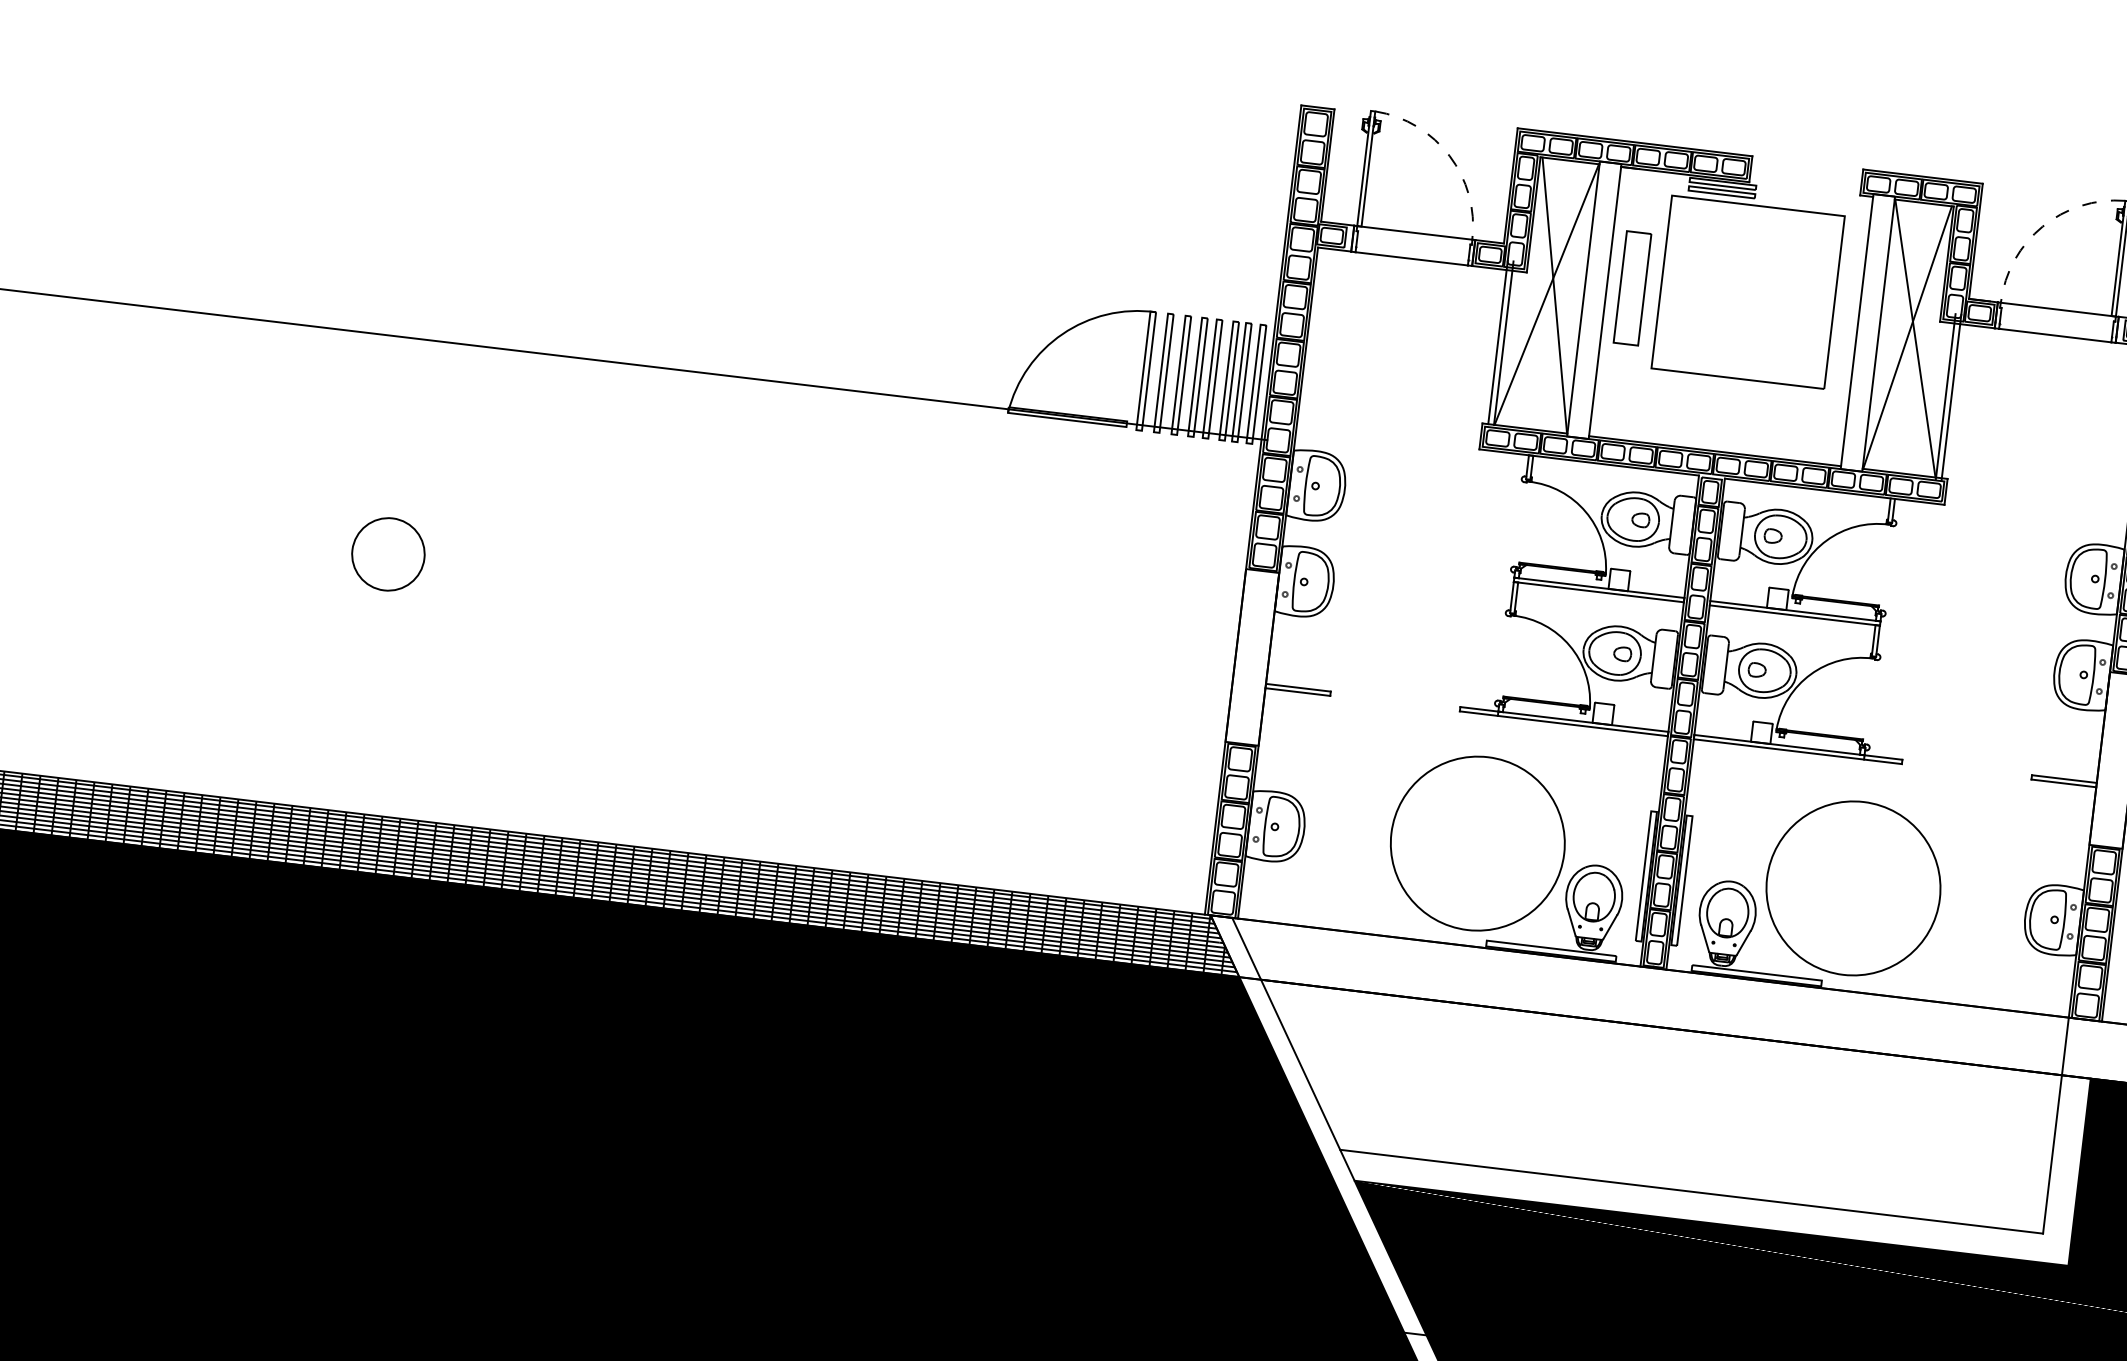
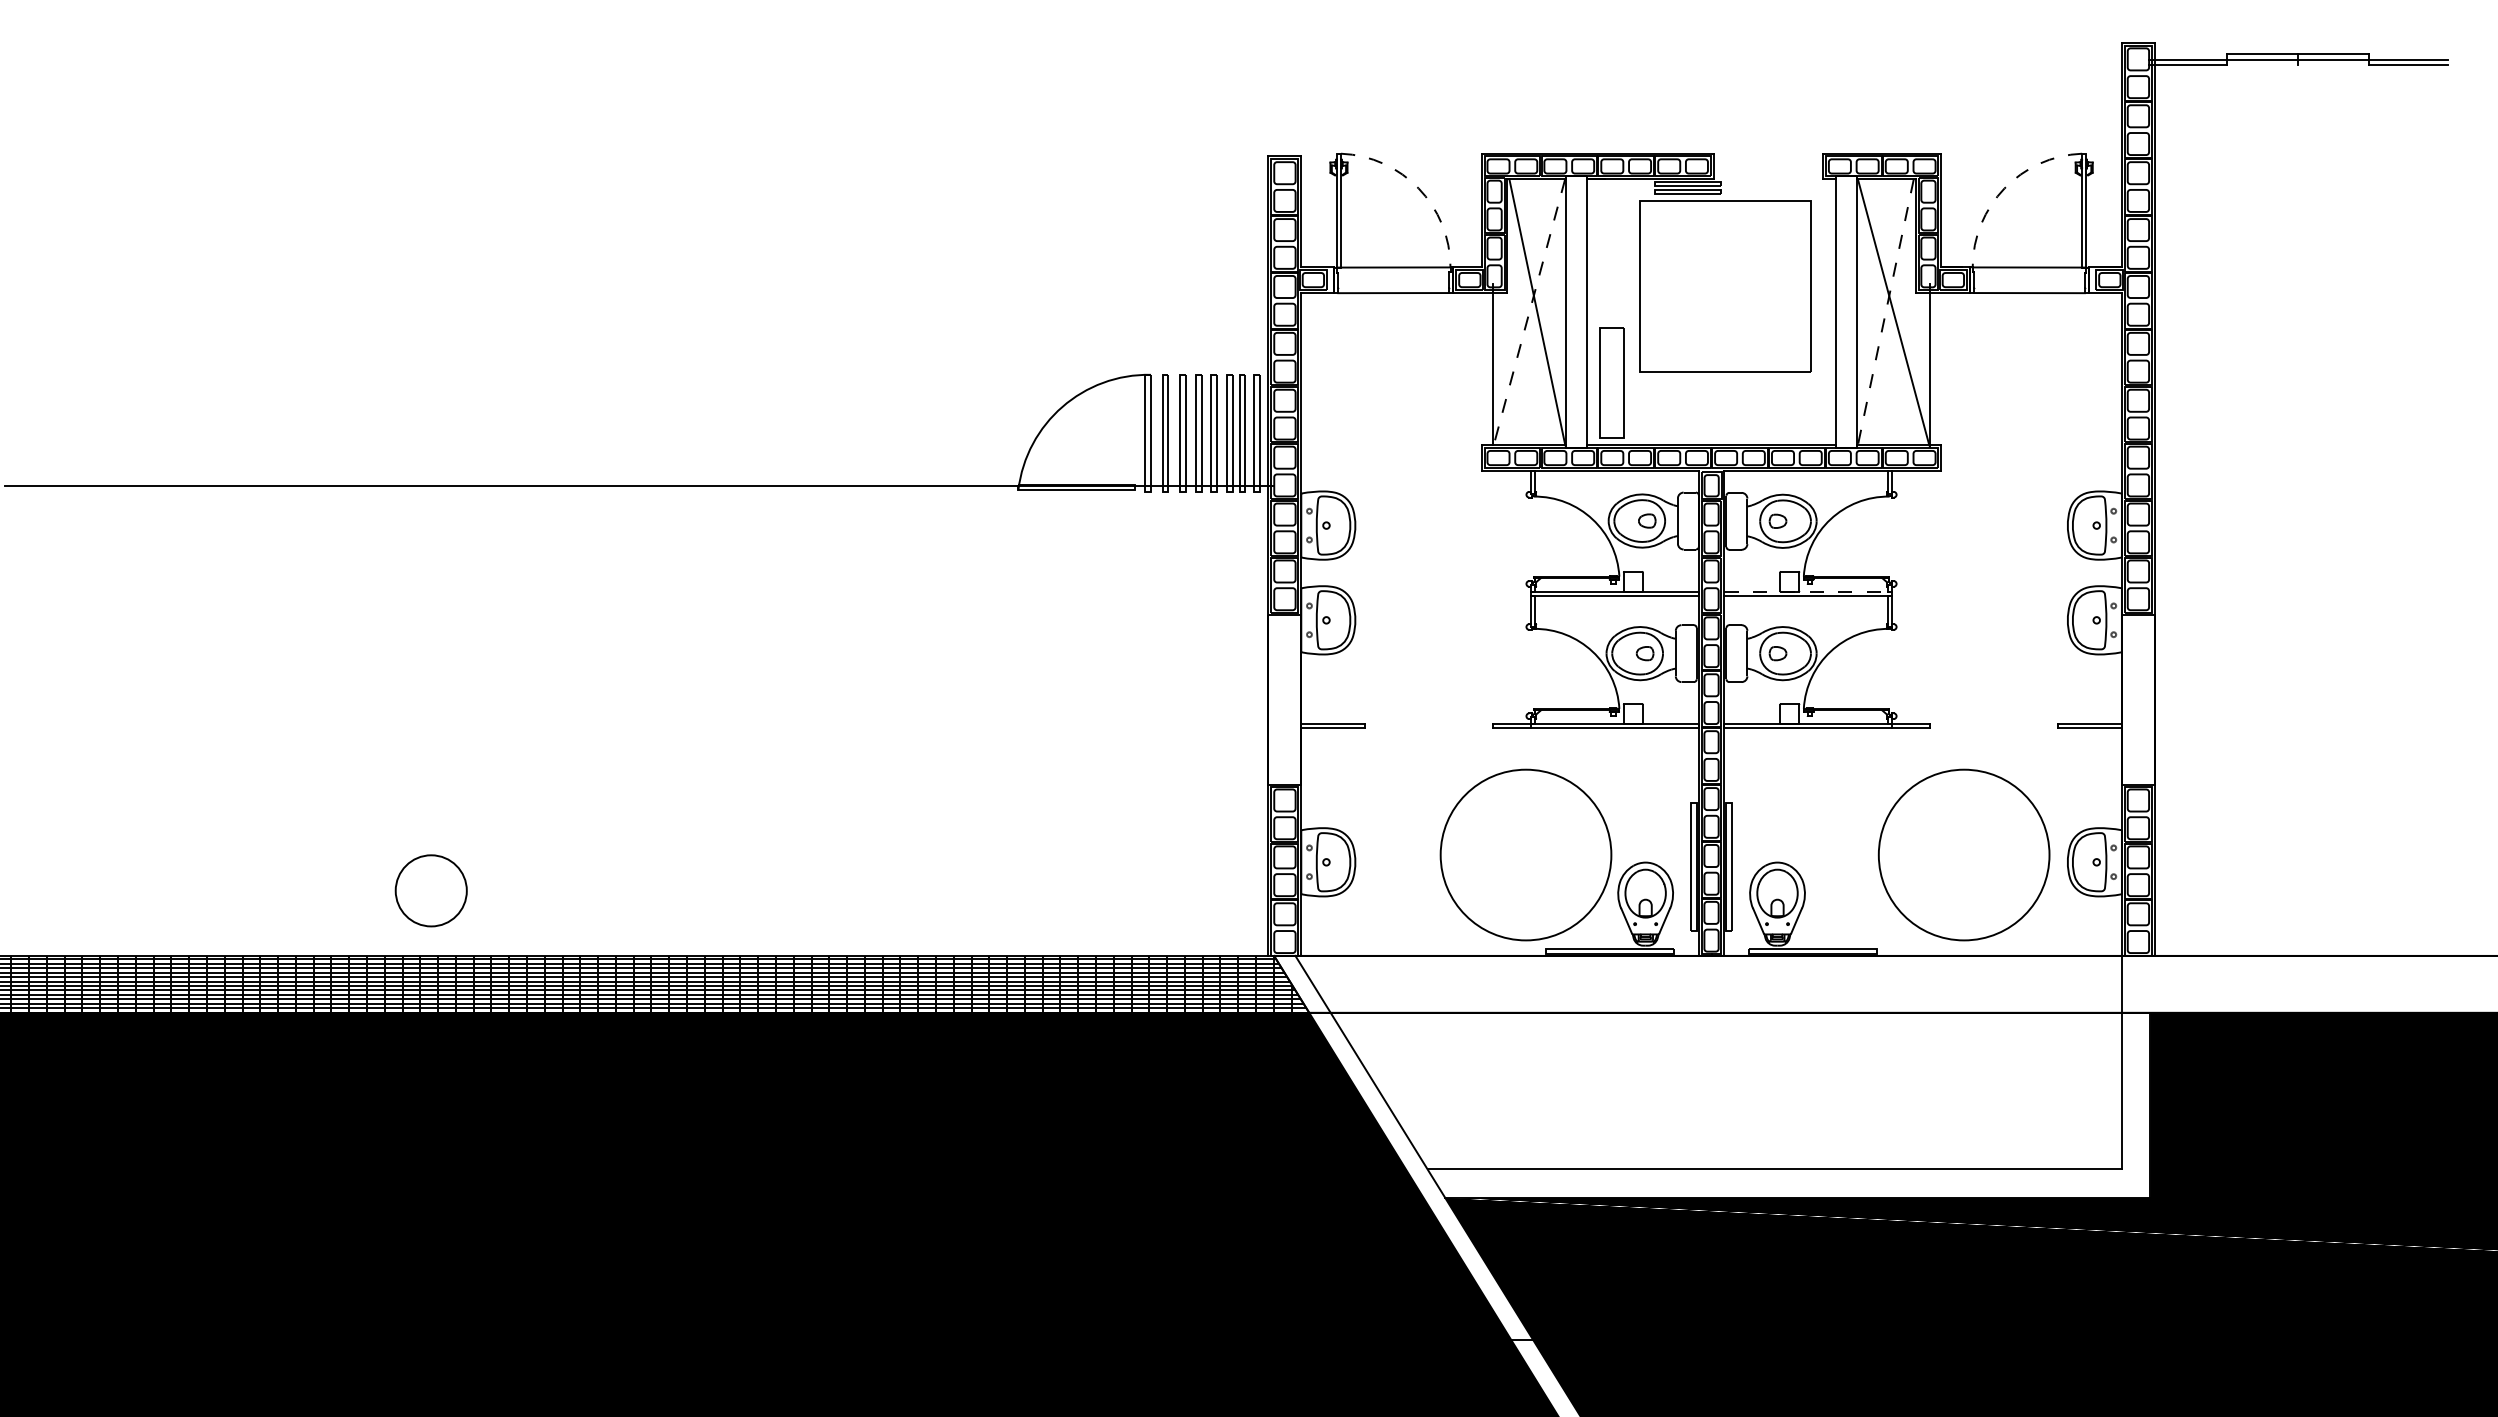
part: (1631, 287) -> (1611, 382), moved
line: (1546, 294) -> (1529, 312), solid -> dashed
line: (1907, 337) -> (1885, 312), solid -> dashed
line: (1498, 342) -> (1487, 364), removed
line: (1951, 397) -> (1935, 365), removed
circle: (387, 553) -> (430, 890), moved
line: (1795, 610) -> (1808, 591), solid -> dashed
circle: (1852, 887) -> (1963, 854), moved

